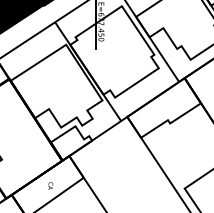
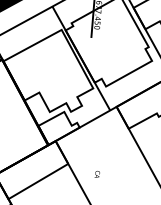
text: (50, 185) -> (97, 174), moved

